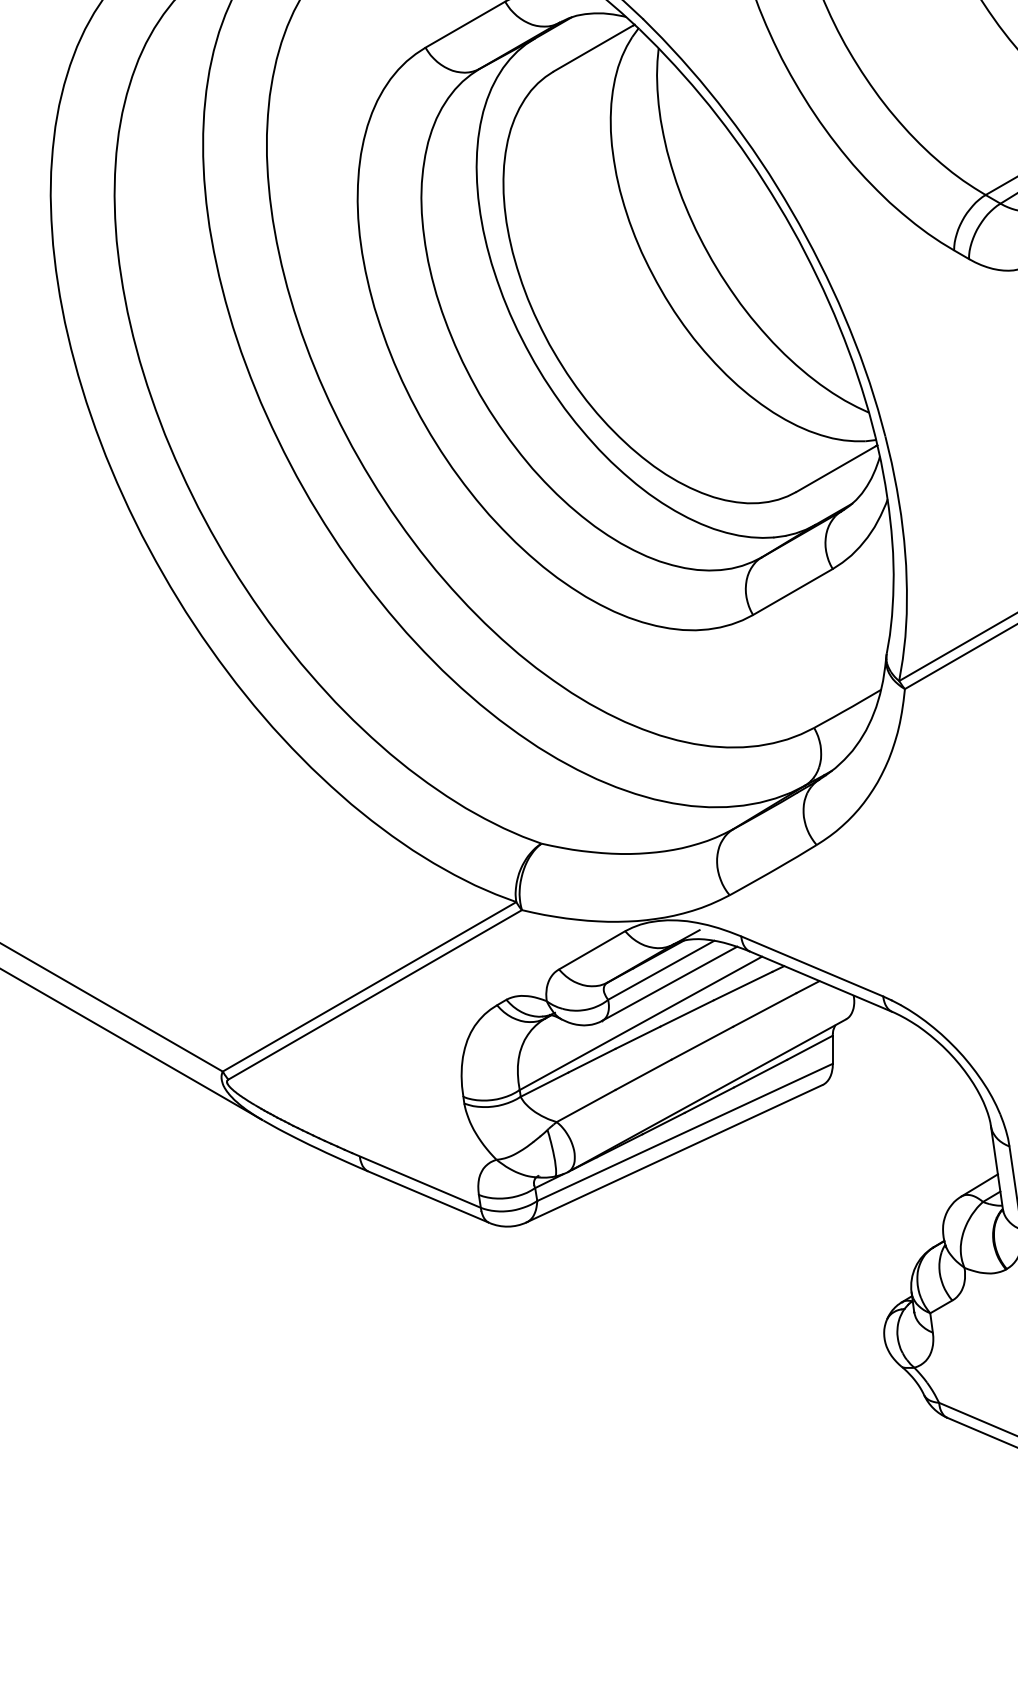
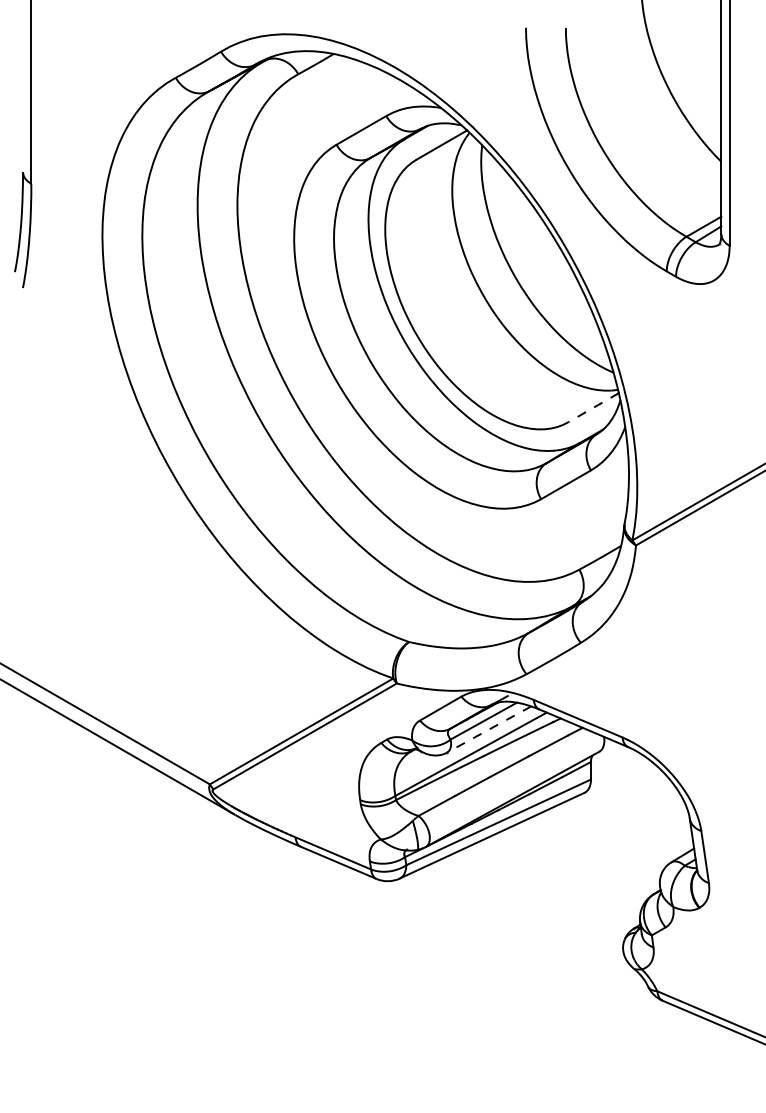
line: (836, 469) -> (593, 408), solid -> dashed
line: (668, 983) -> (488, 729), solid -> dashed

